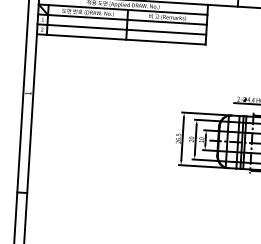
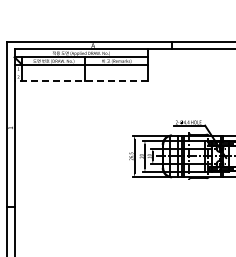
line: (121, 30) -> (81, 73), removed
line: (121, 38) -> (81, 80), solid -> dashed

